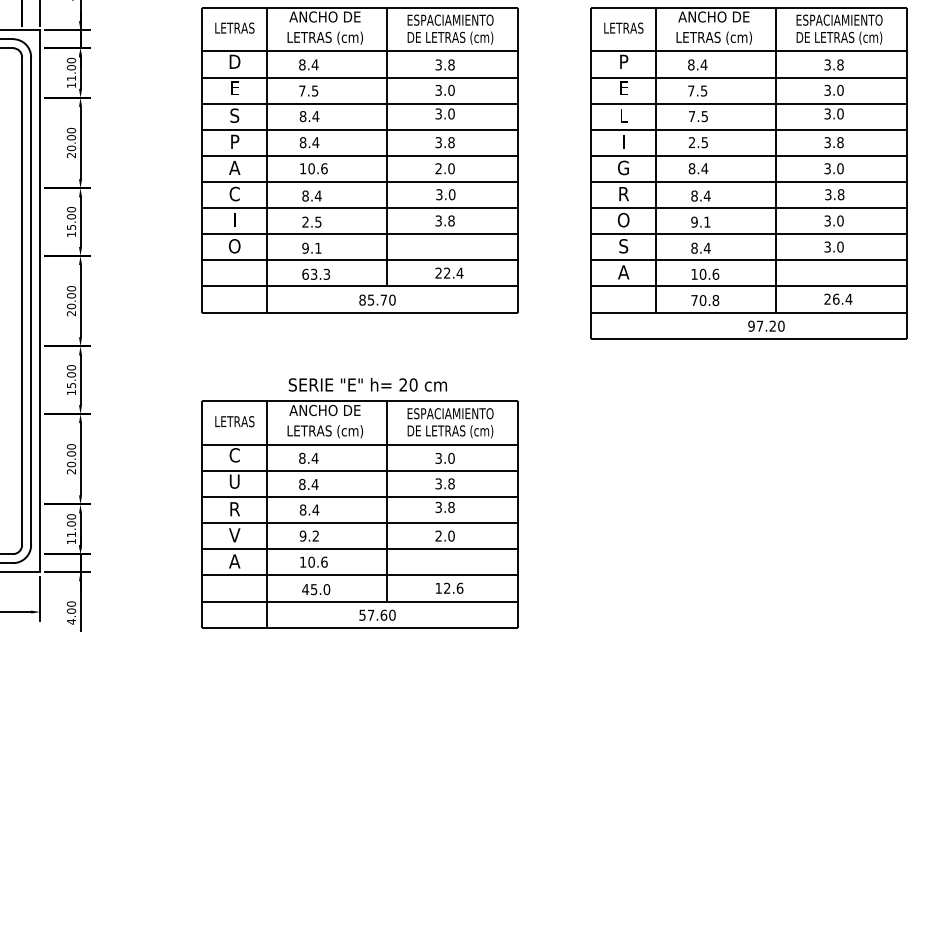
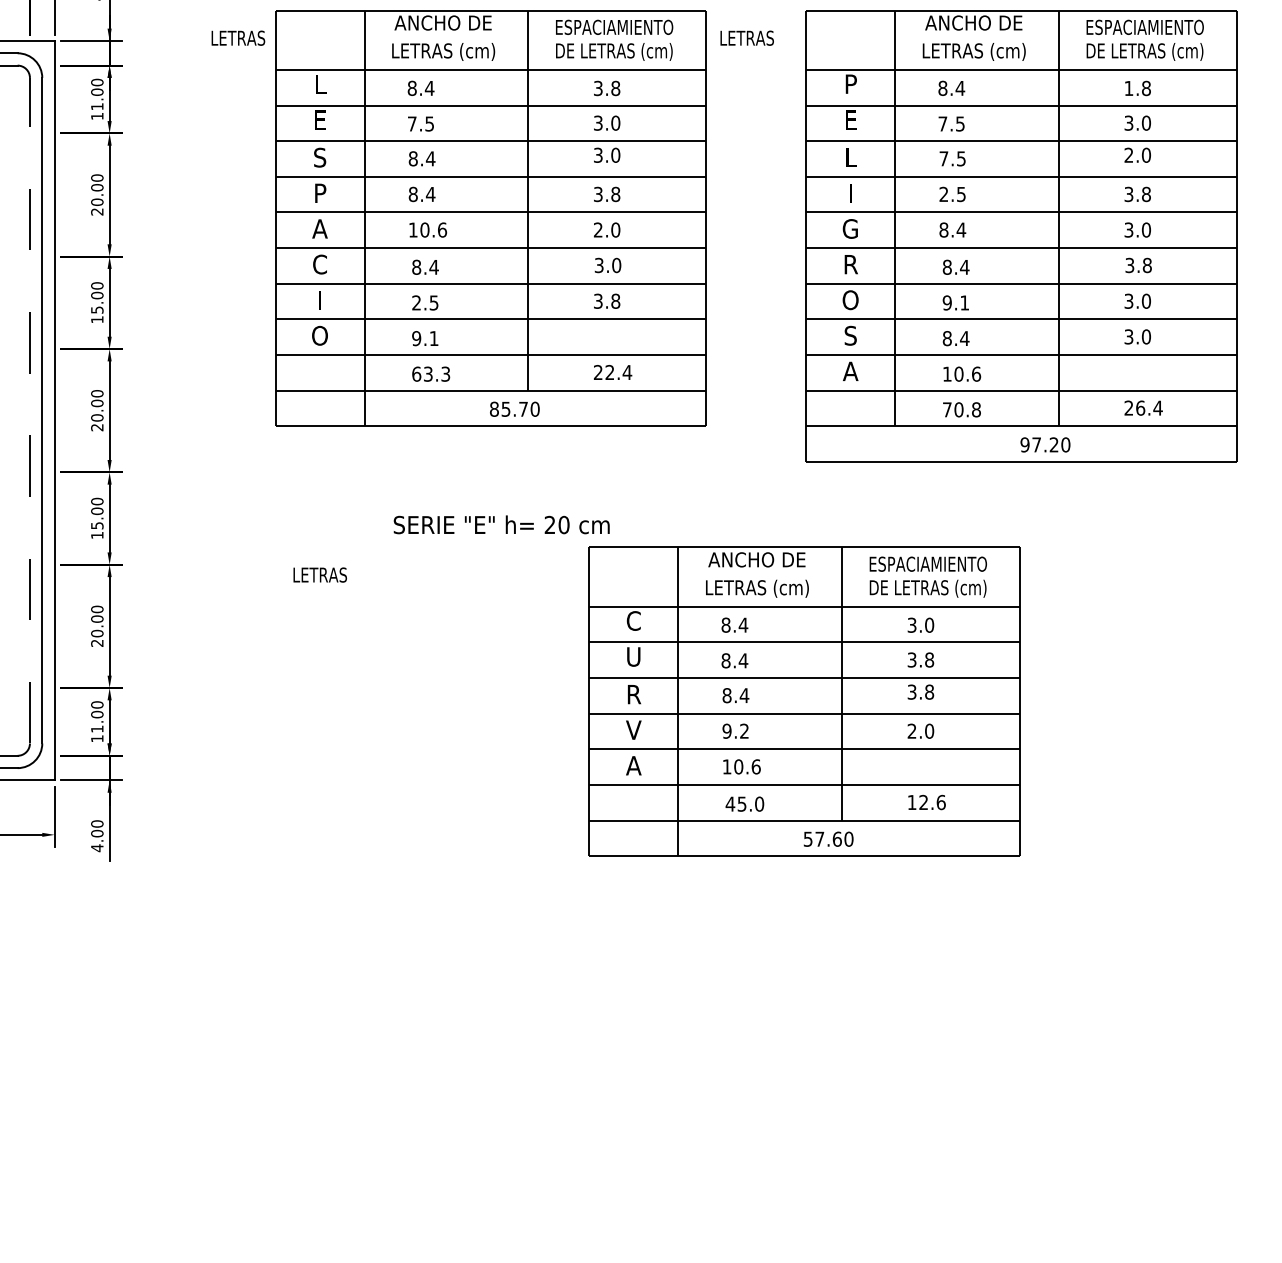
text: (234, 27) -> (237, 37), moved
text: (623, 27) -> (746, 37), moved
text: (234, 61) -> (319, 83), D -> L
text: (827, 64) -> (1128, 87), 3.8 -> 1.8
text: (827, 114) -> (1128, 156), 3.0 -> 2.0
line: (22, 301) -> (30, 411), solid -> dashed
part: (359, 514) -> (804, 701), moved

